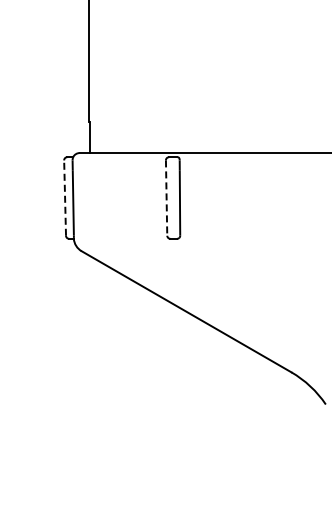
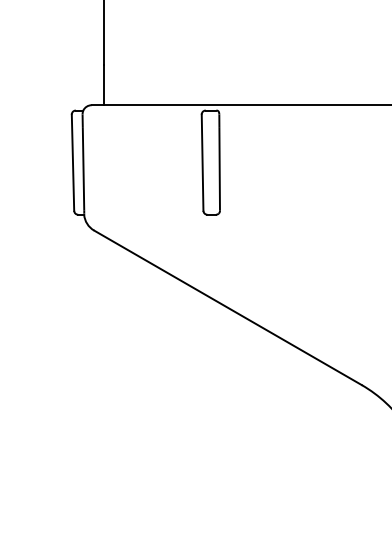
line: (65, 198) -> (73, 163), dashed -> solid
line: (166, 198) -> (202, 163), dashed -> solid

